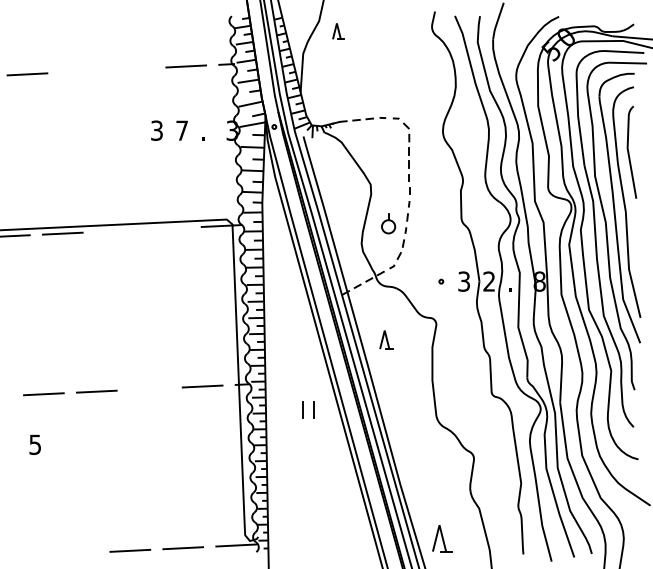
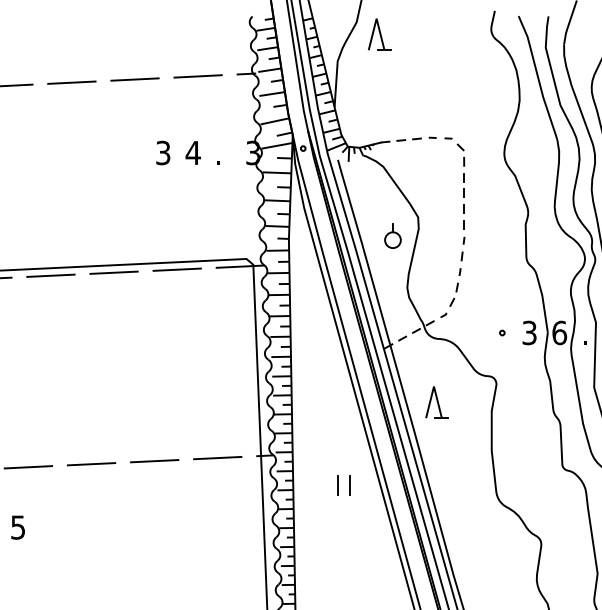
part: (338, 31) -> (379, 34), size x1.67
line: (132, 68) -> (134, 78), added
line: (80, 71) -> (72, 82), added
text: (181, 130) -> (192, 152), 7 -> 4
part: (388, 223) -> (392, 236), moved
line: (168, 228) -> (177, 269), added
line: (115, 231) -> (113, 273), added
text: (489, 281) -> (559, 332), 2 -> 6
part: (386, 339) -> (436, 401), size x1.43
line: (149, 389) -> (154, 461), added

